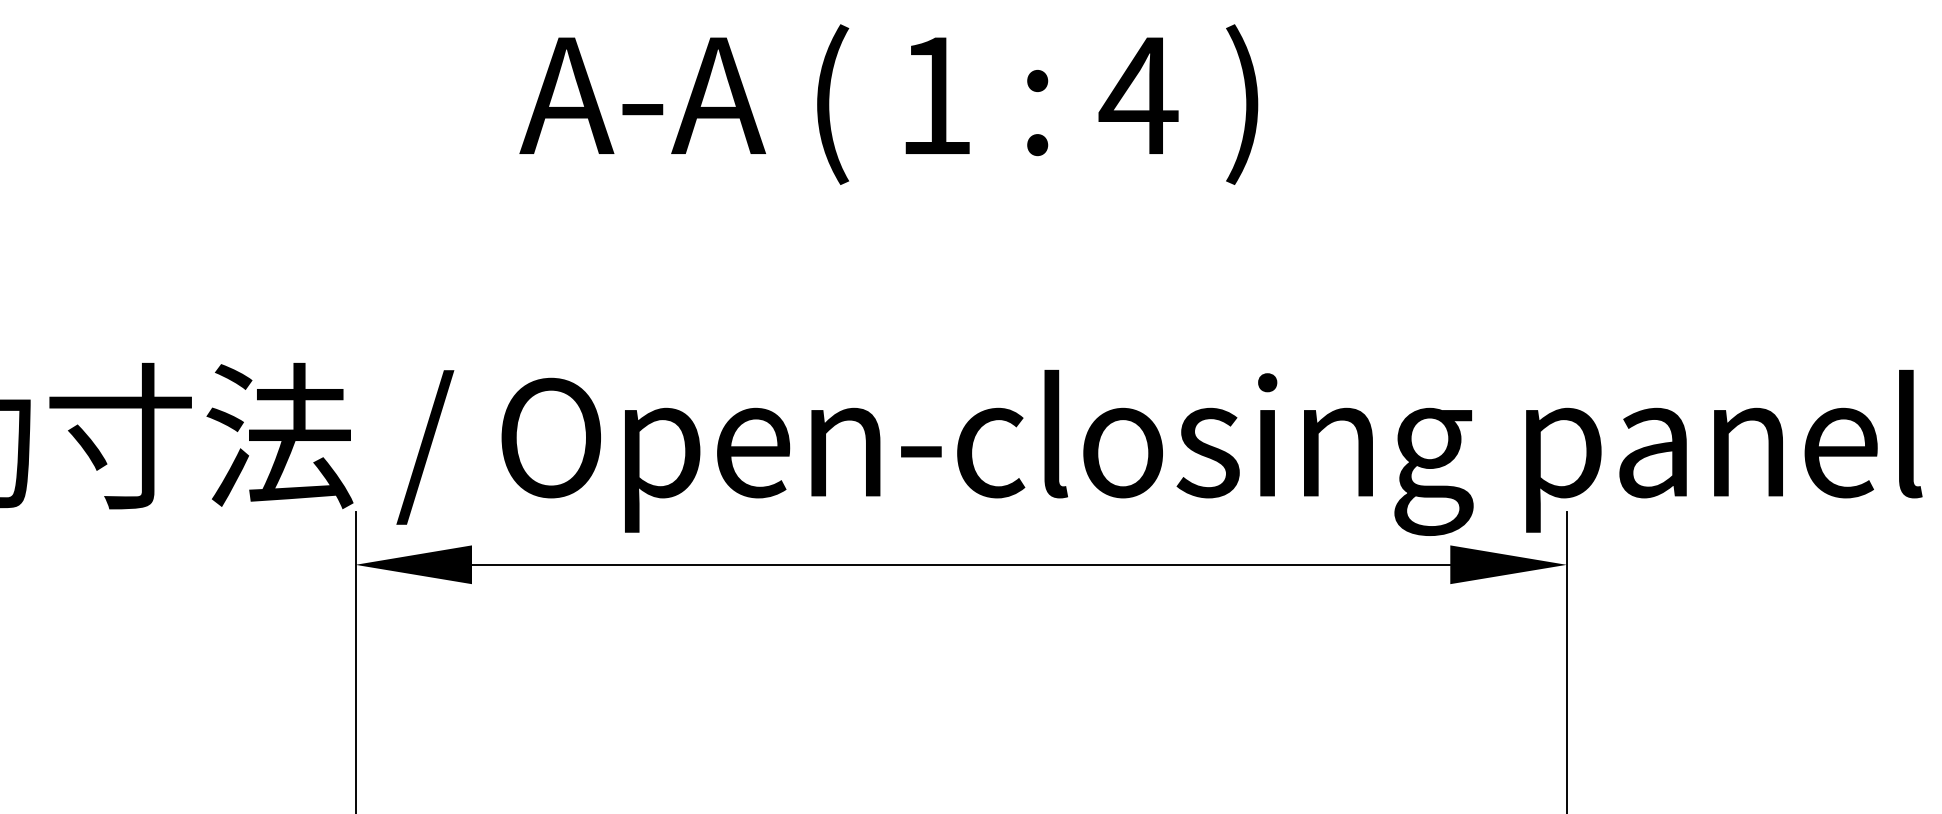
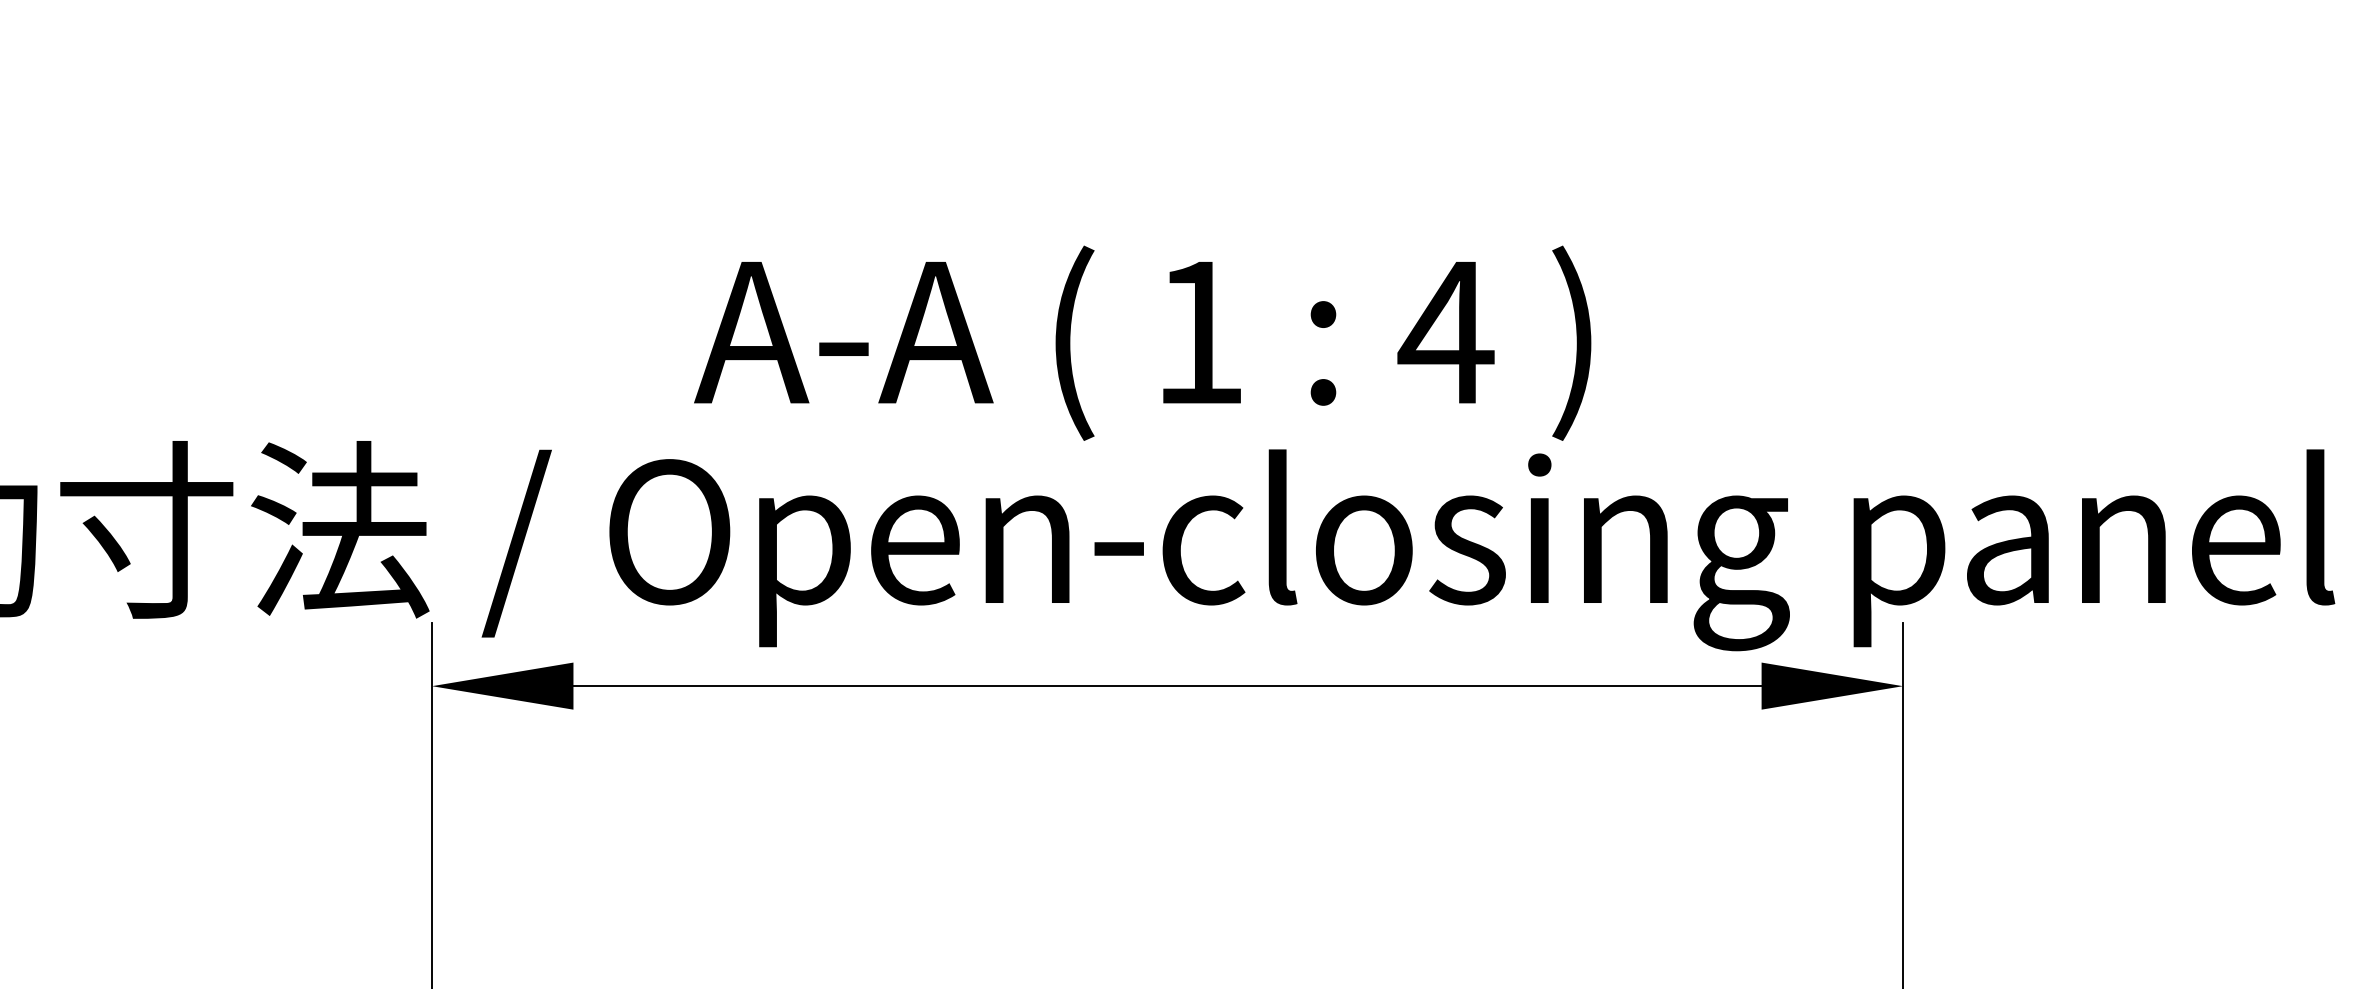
text: (888, 103) -> (1142, 342), moved

